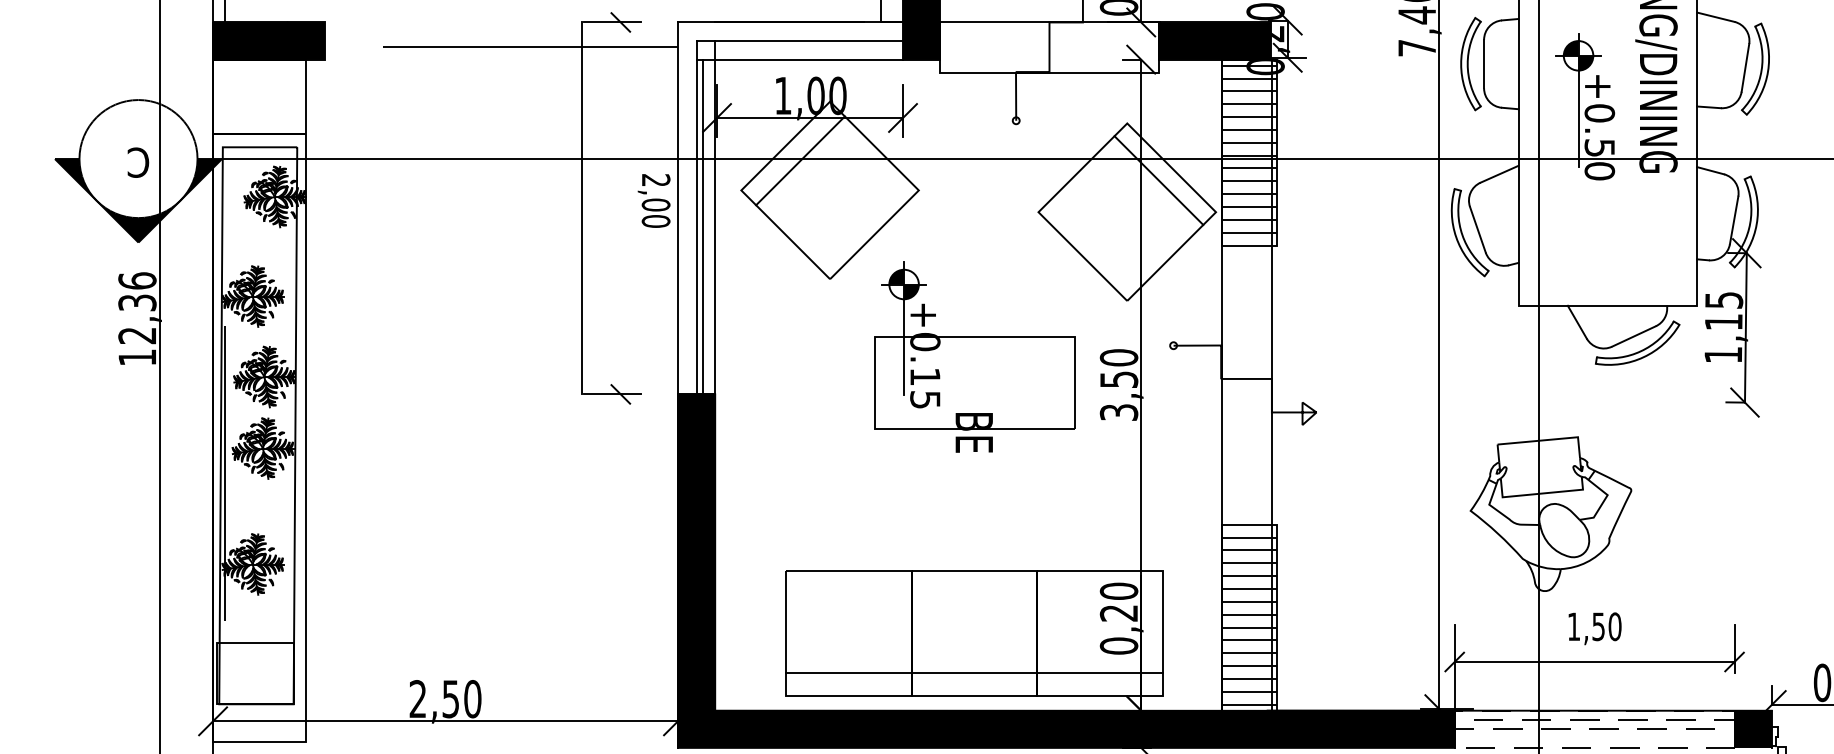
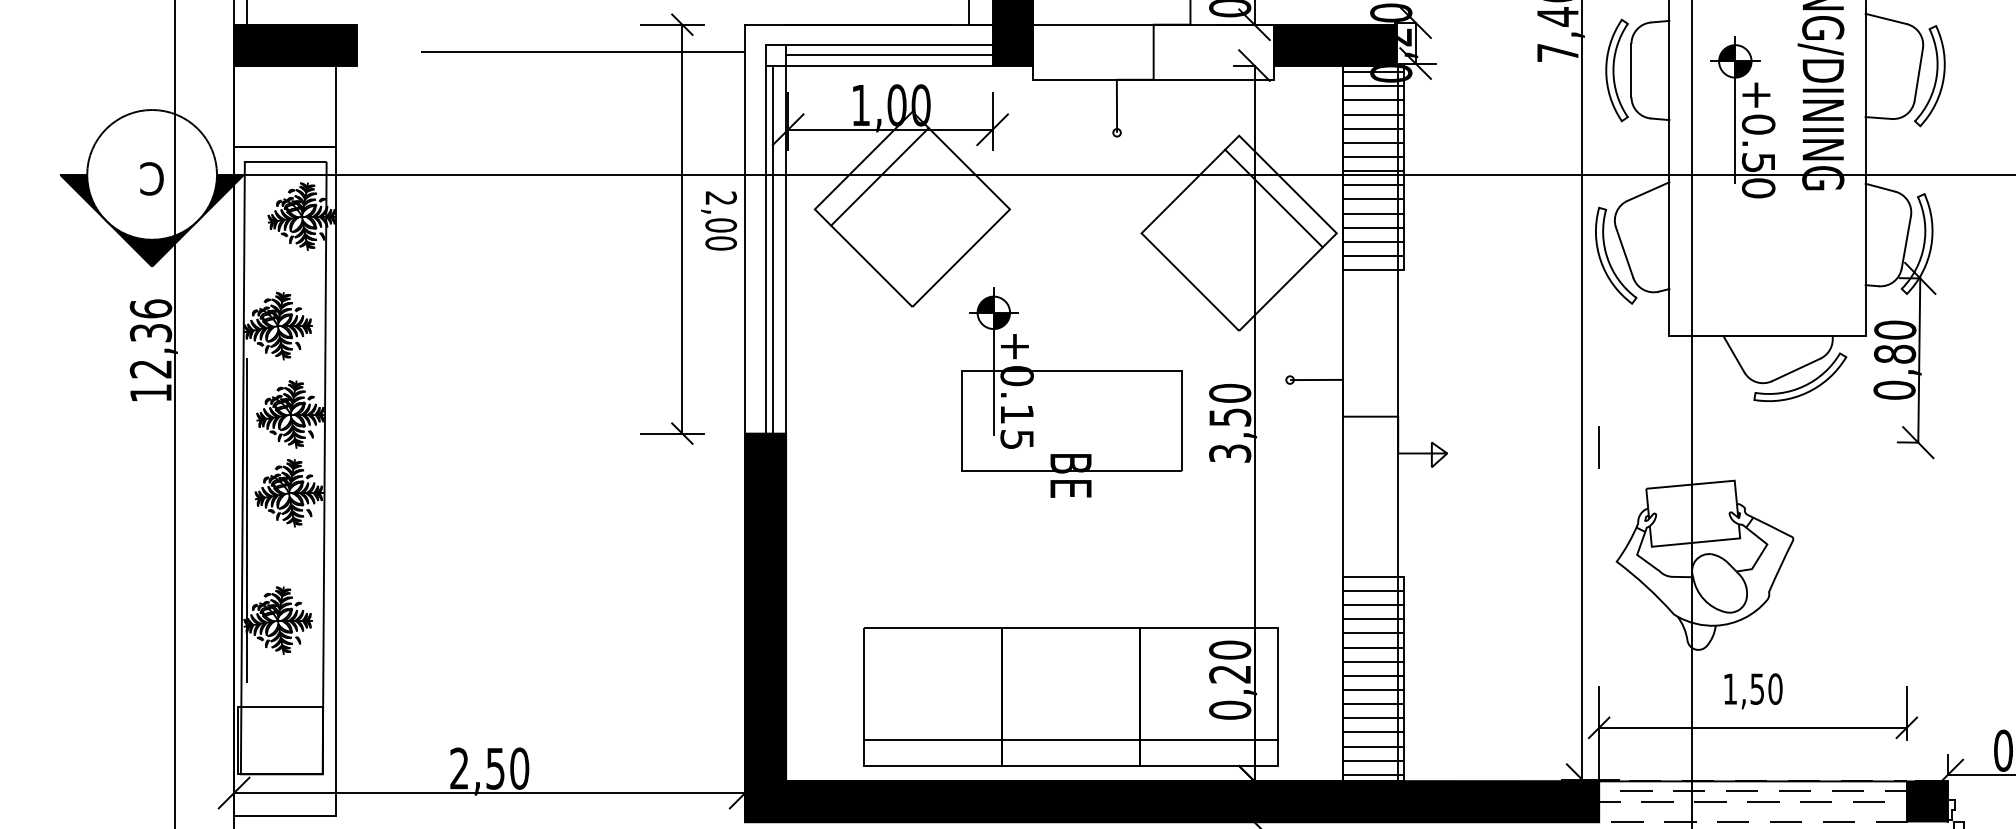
line: (809, 50) -> (889, 55), added
line: (581, 208) -> (682, 229), moved
text: (1723, 327) -> (1894, 360), 1,15 -> 0,80
line: (1454, 407) -> (1598, 448), added

